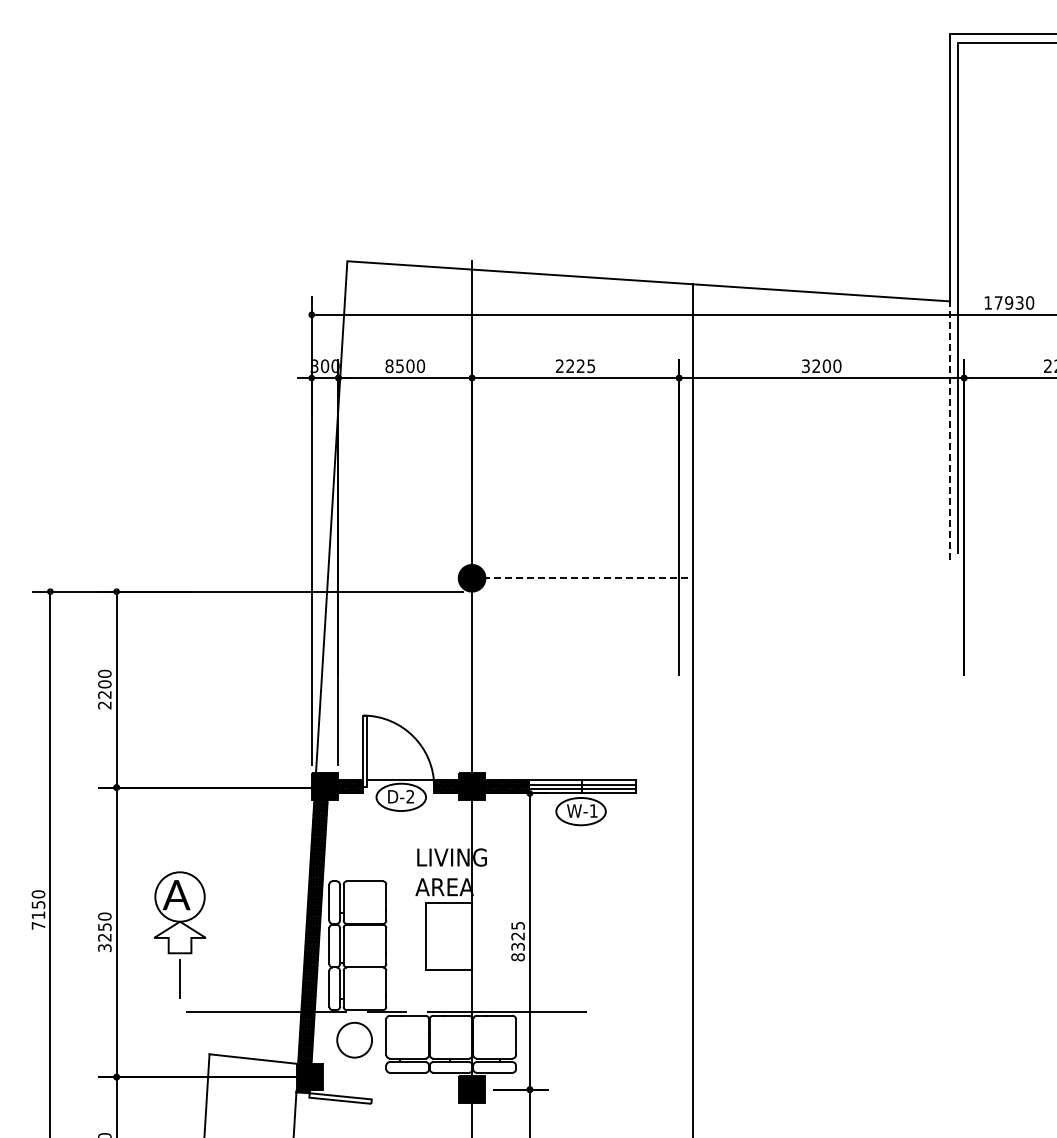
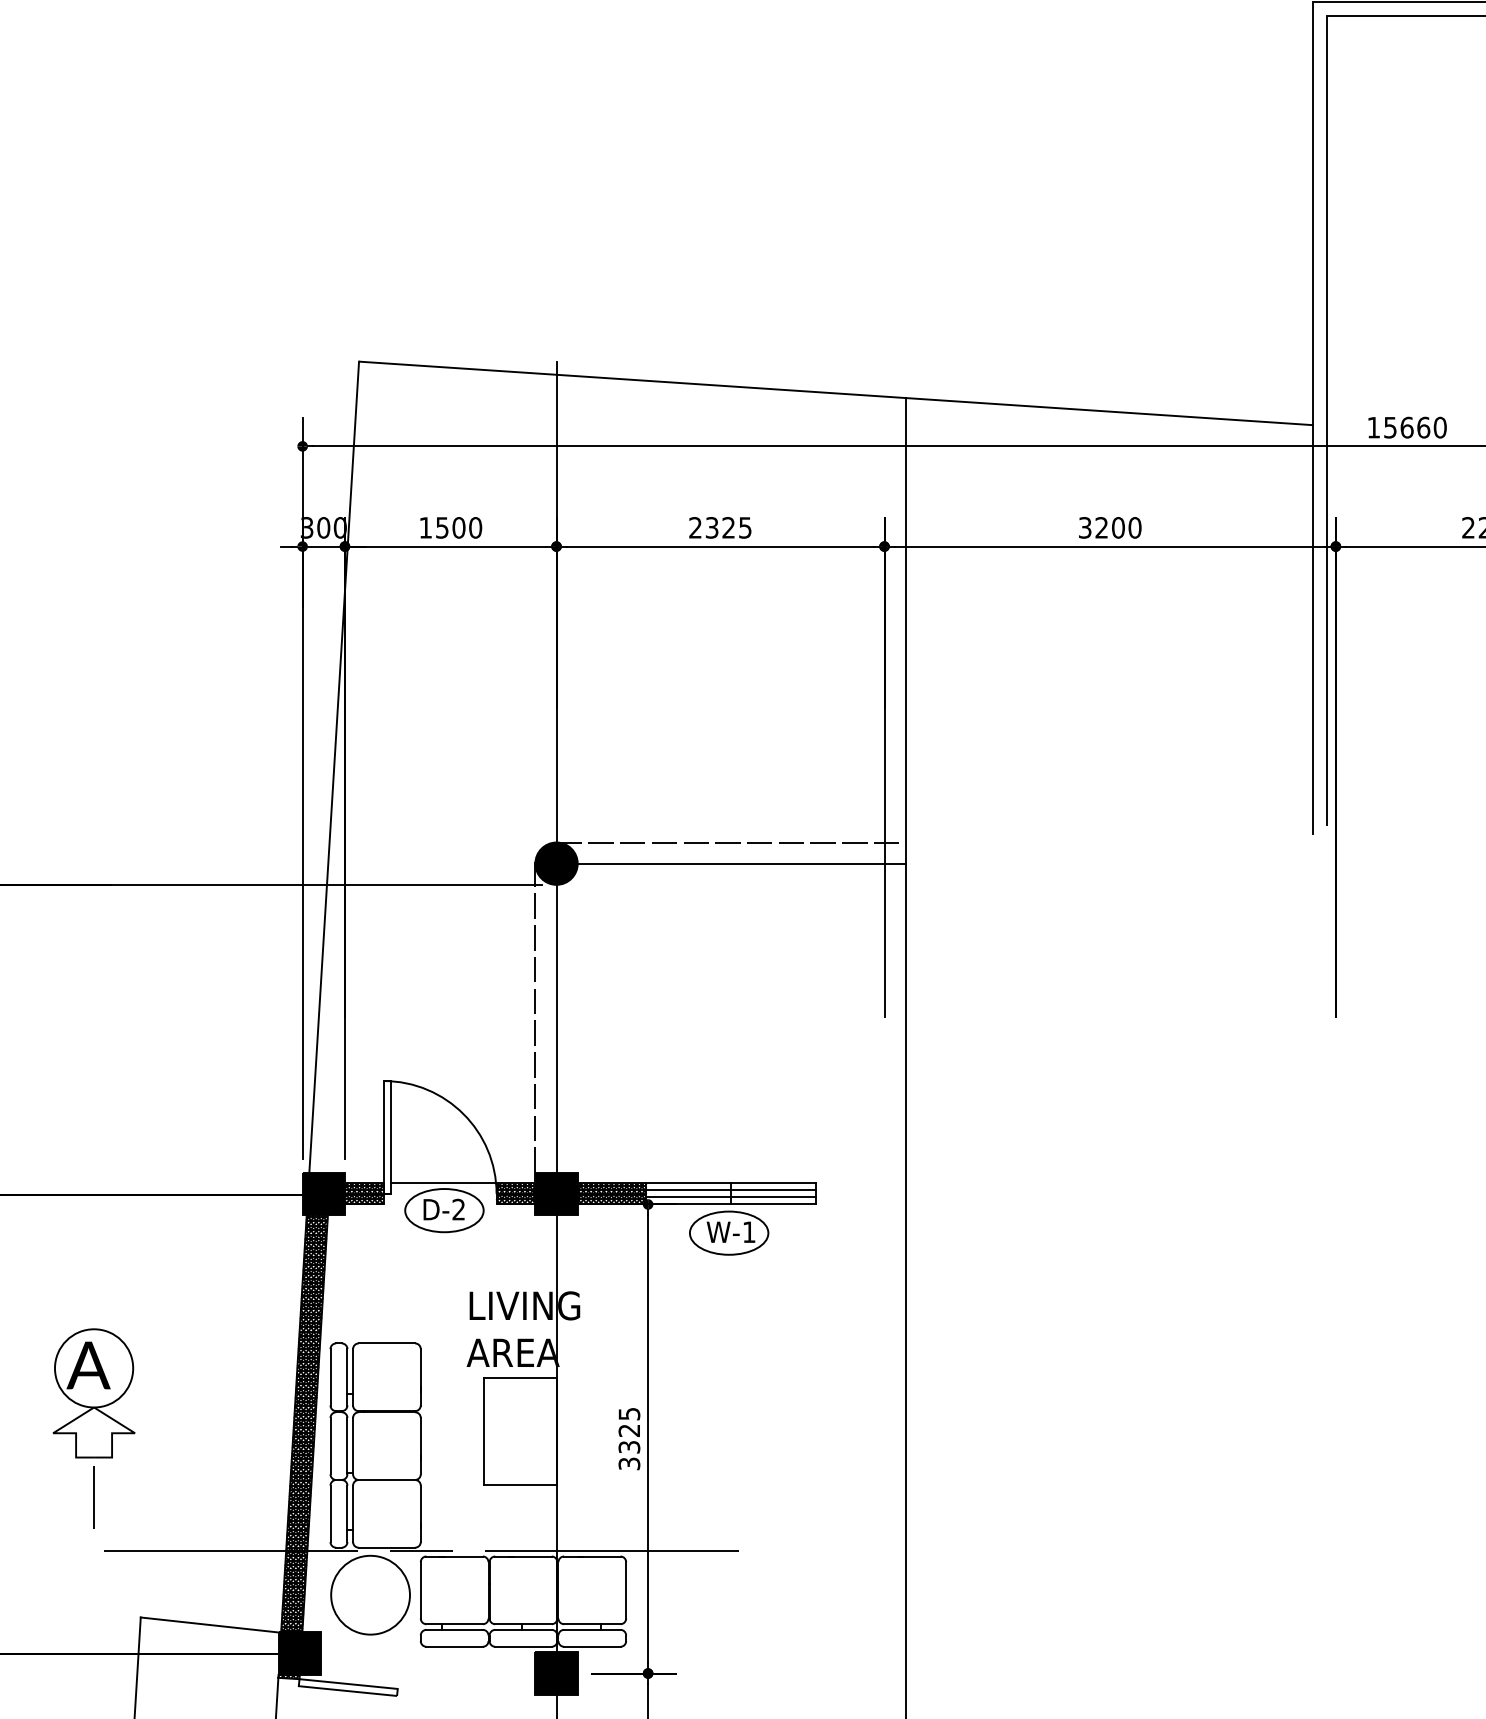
text: (1008, 302) -> (1406, 426), 17930 -> 15660
text: (389, 366) -> (425, 528), 8500 -> 1500
text: (570, 366) -> (712, 528), 2225 -> 2325
line: (949, 430) -> (1312, 629), dashed -> solid
line: (582, 564) -> (731, 841), added
line: (582, 578) -> (731, 864), dashed -> solid
line: (458, 675) -> (535, 1017), added
text: (517, 957) -> (628, 1464), 8325 -> 3325
circle: (354, 1040) -> (370, 1595), size x1.43

